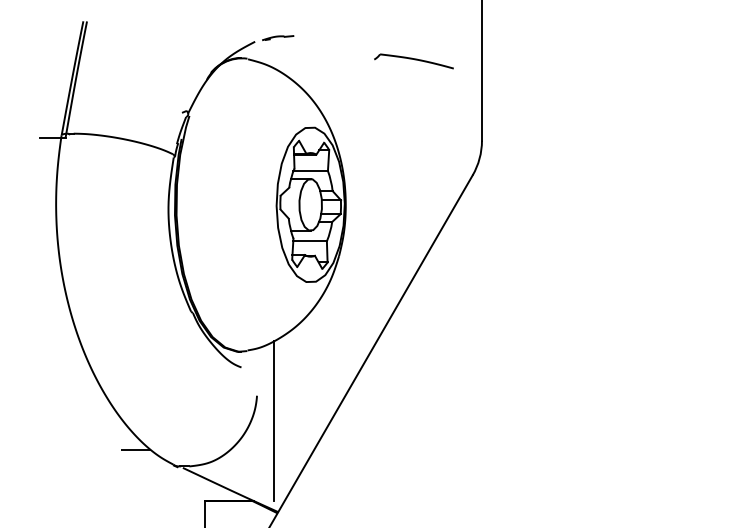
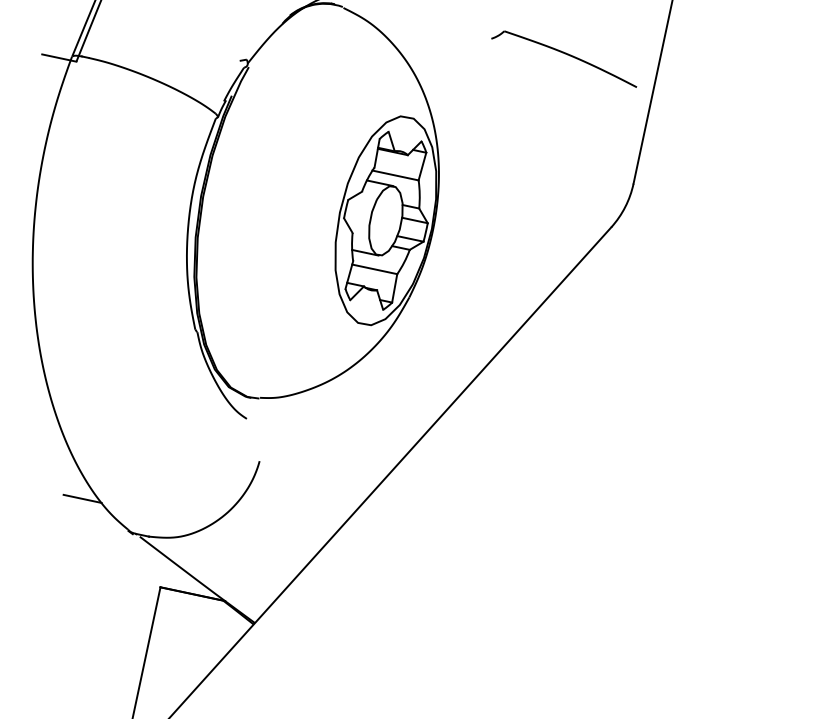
part: (413, 61) -> (564, 58), size x1.4
line: (274, 420) -> (276, 499), removed

